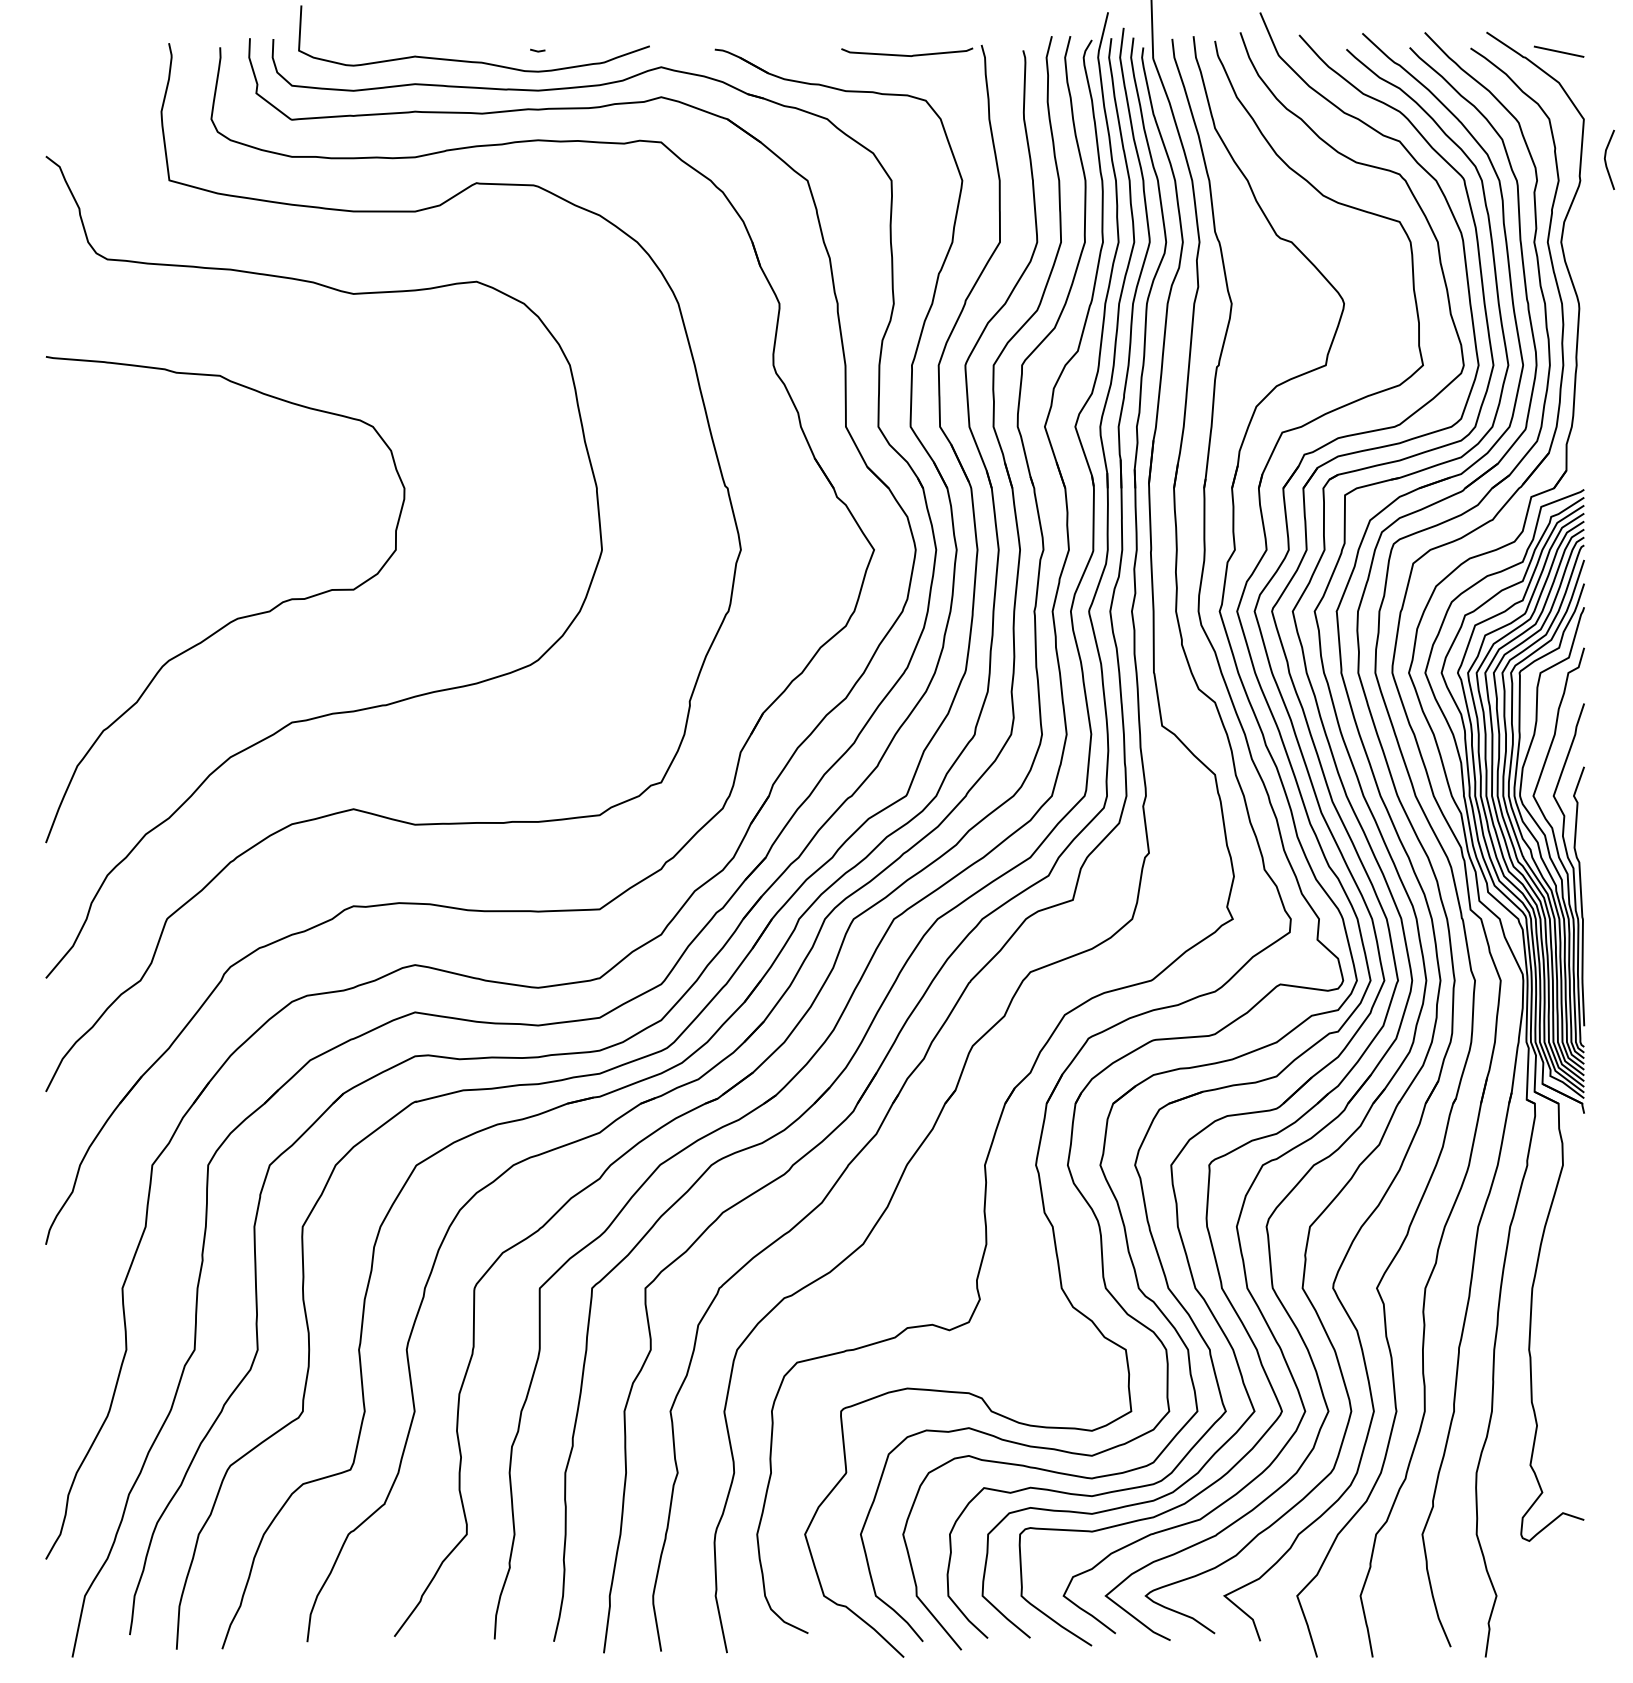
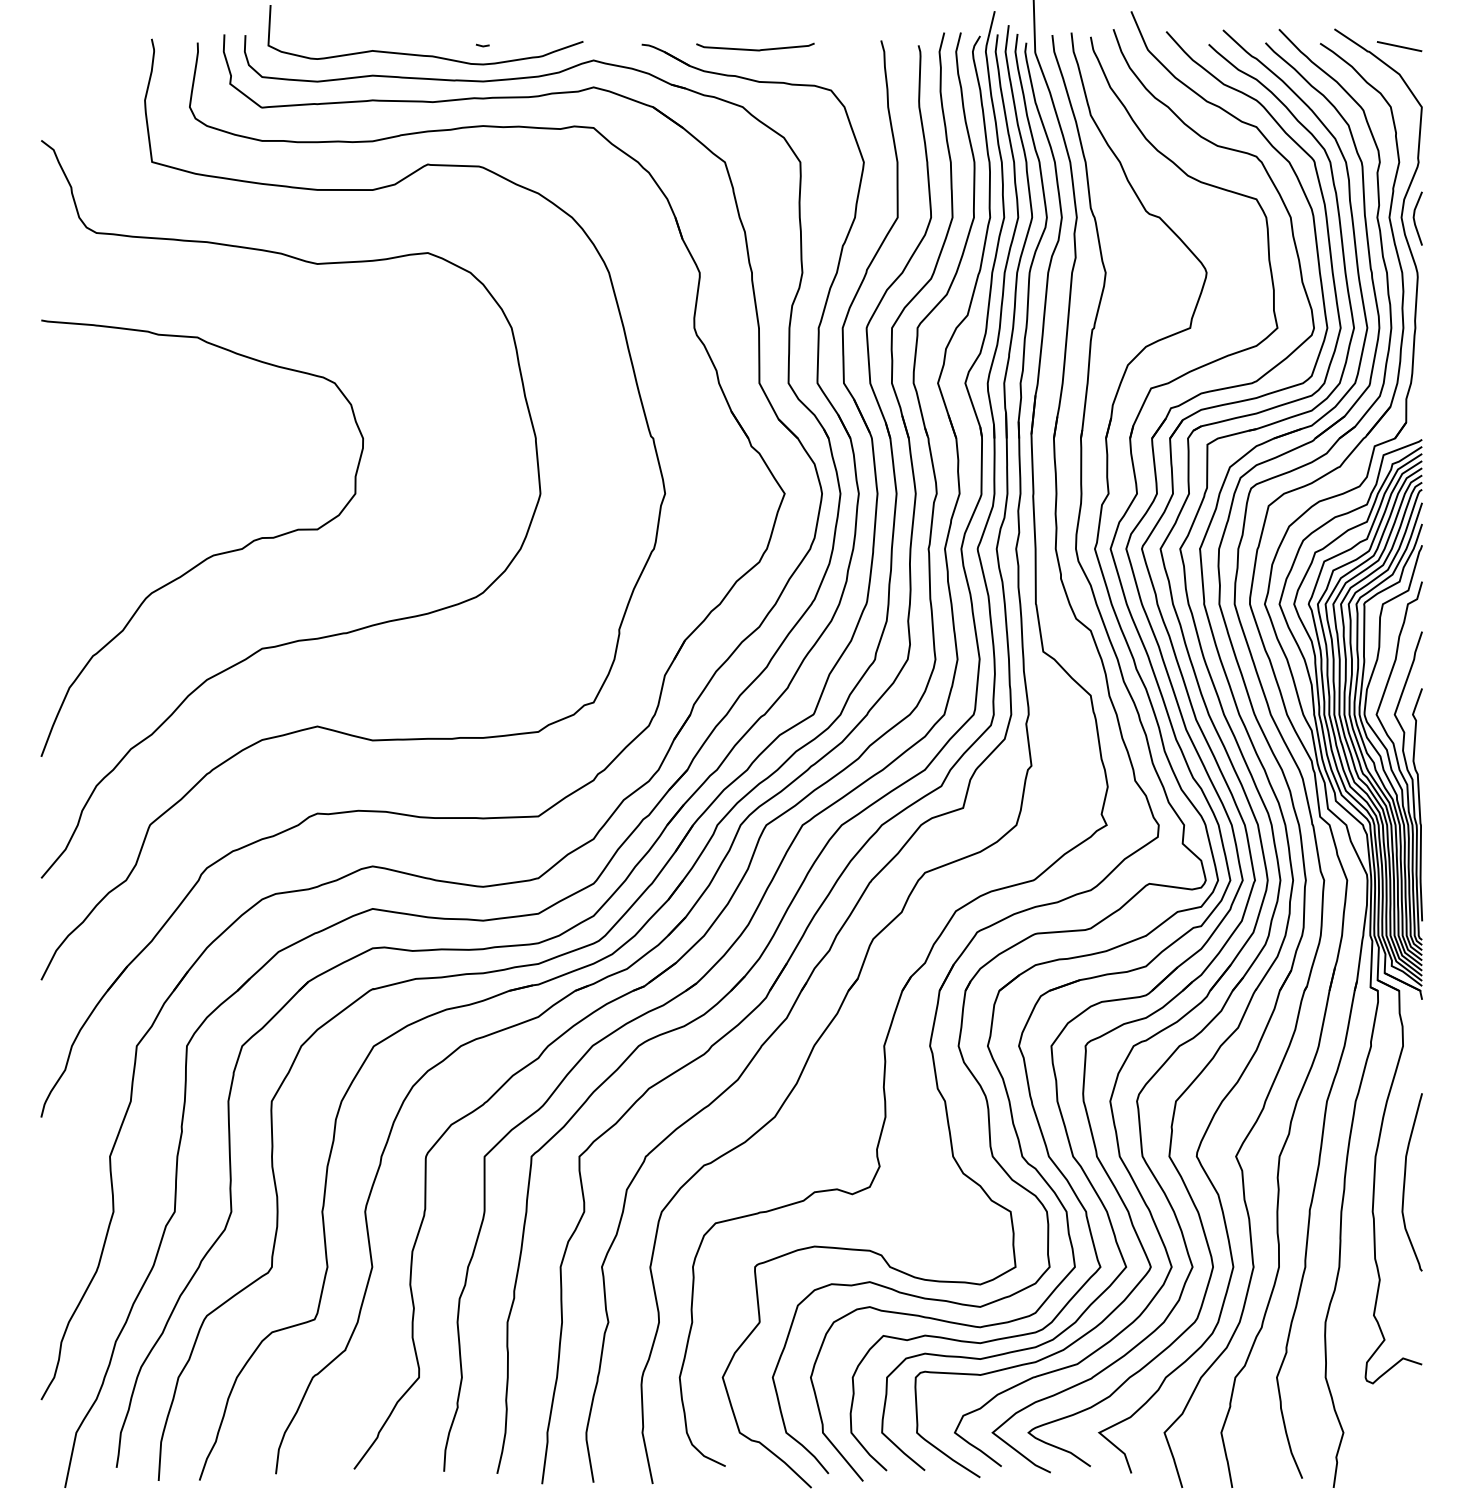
curve: (907, 55) -> (755, 49), moved
line: (1606, 161) -> (1415, 220), moved
curve: (1565, 1317) -> (1405, 1182), added

